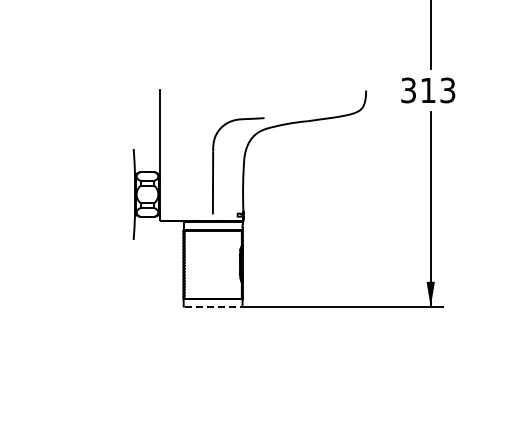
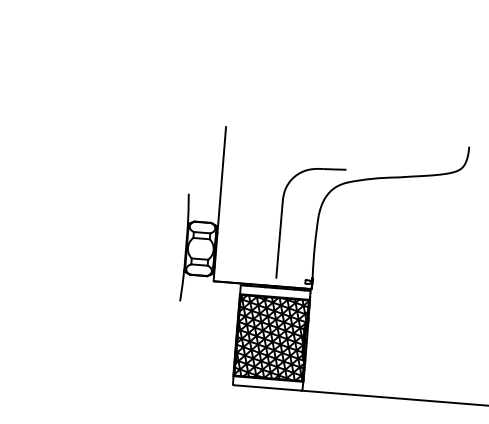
hatch: (212, 264) -> (270, 337), added
line: (213, 306) -> (268, 387), dashed -> solid

